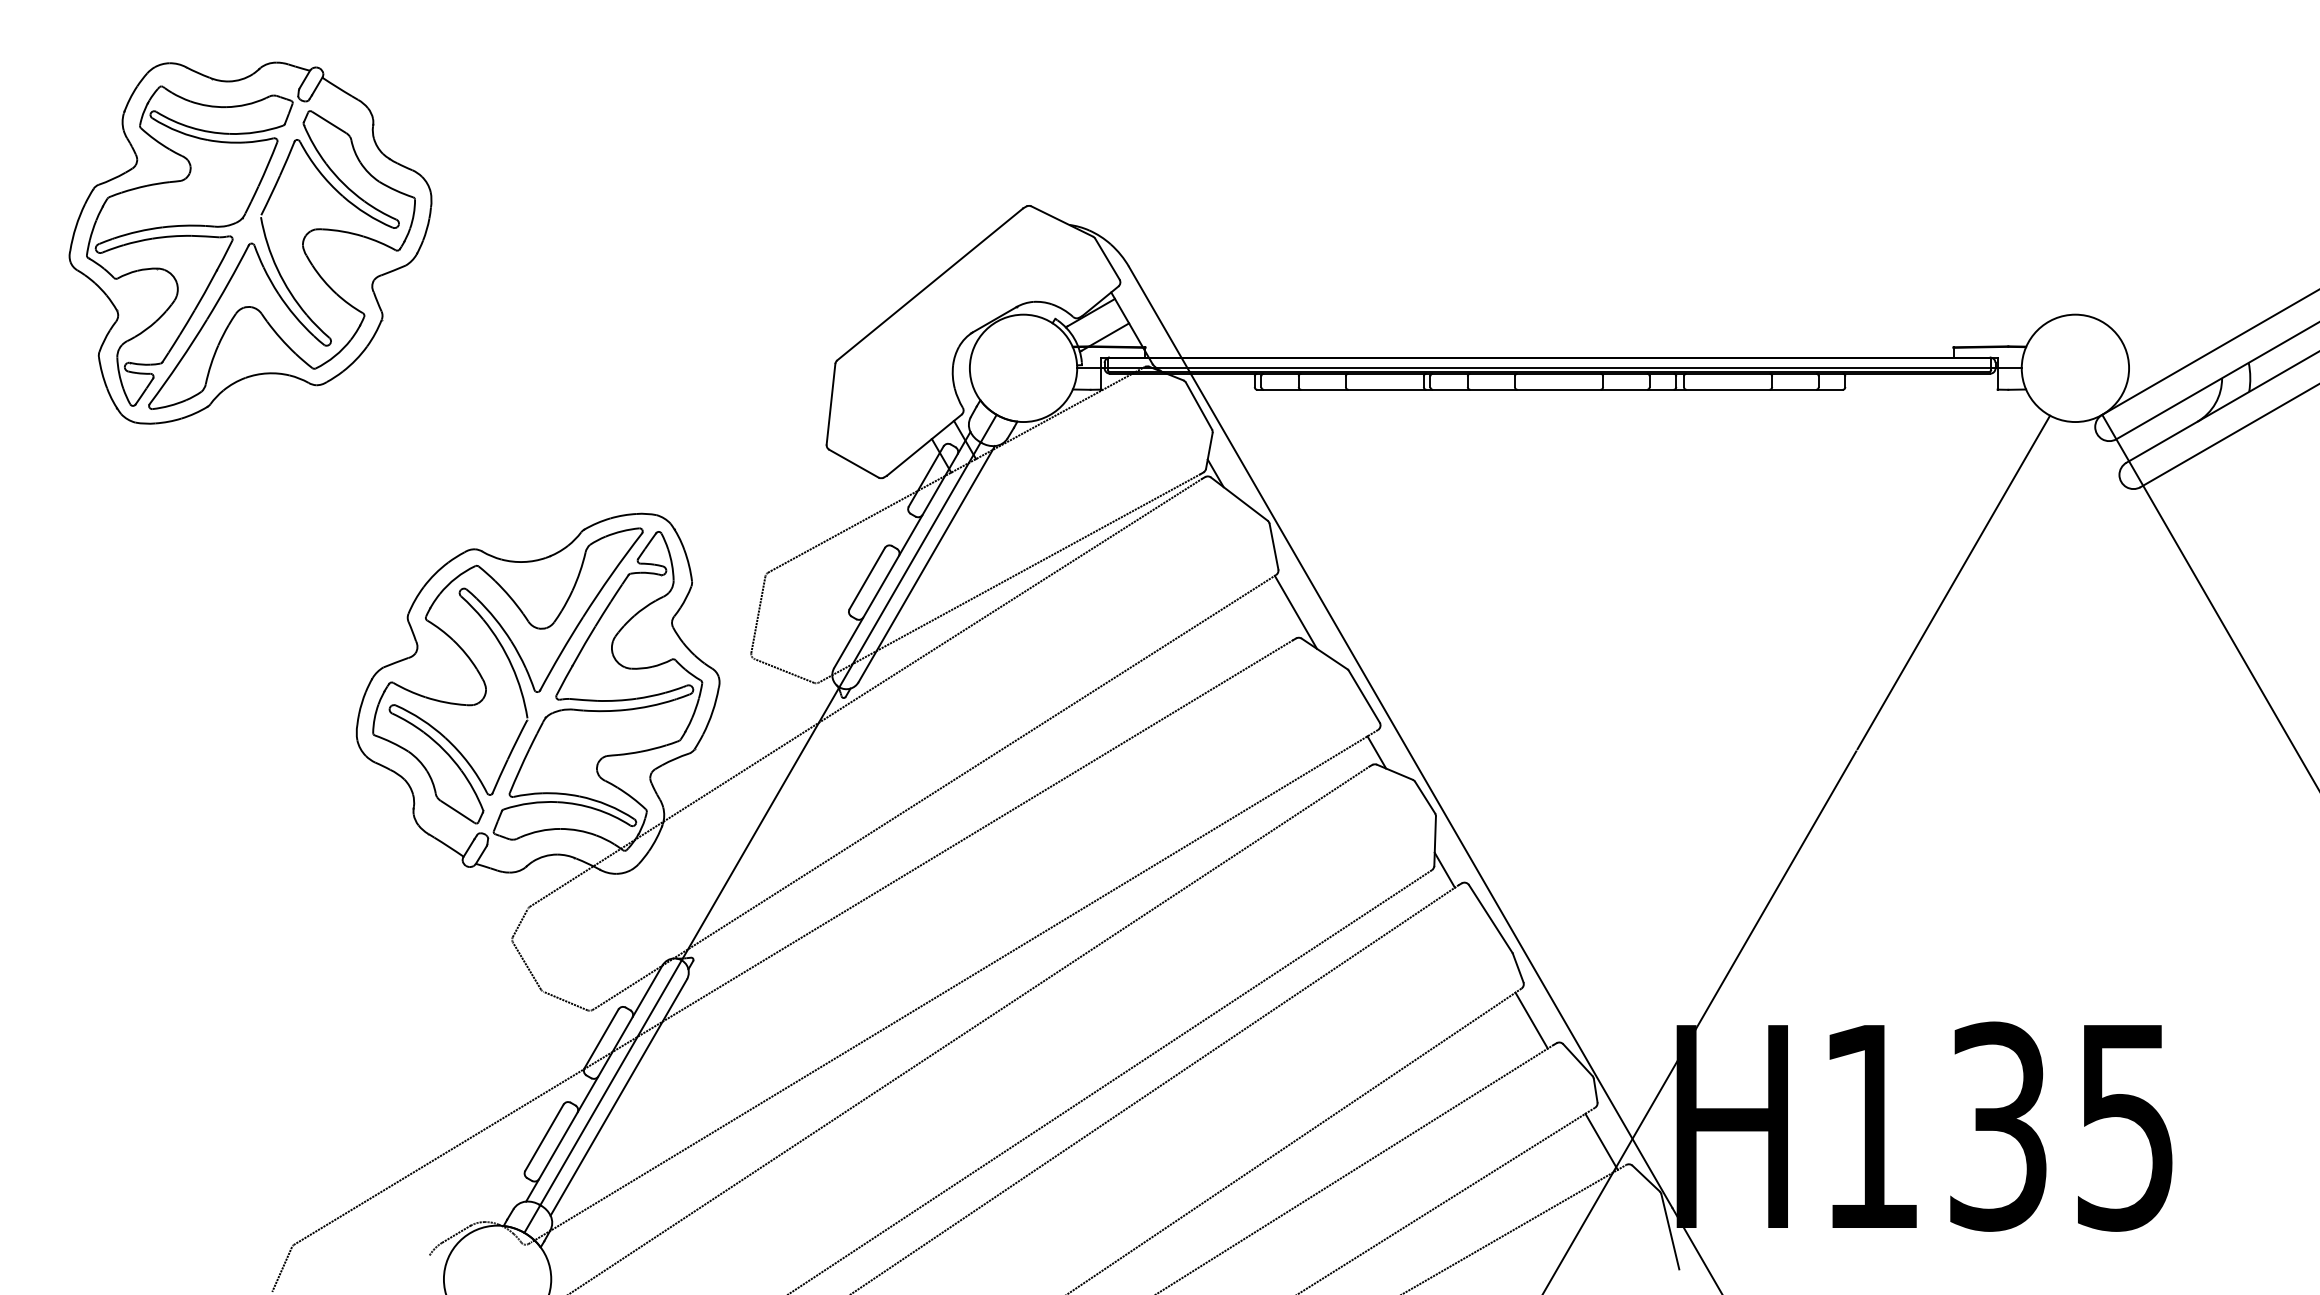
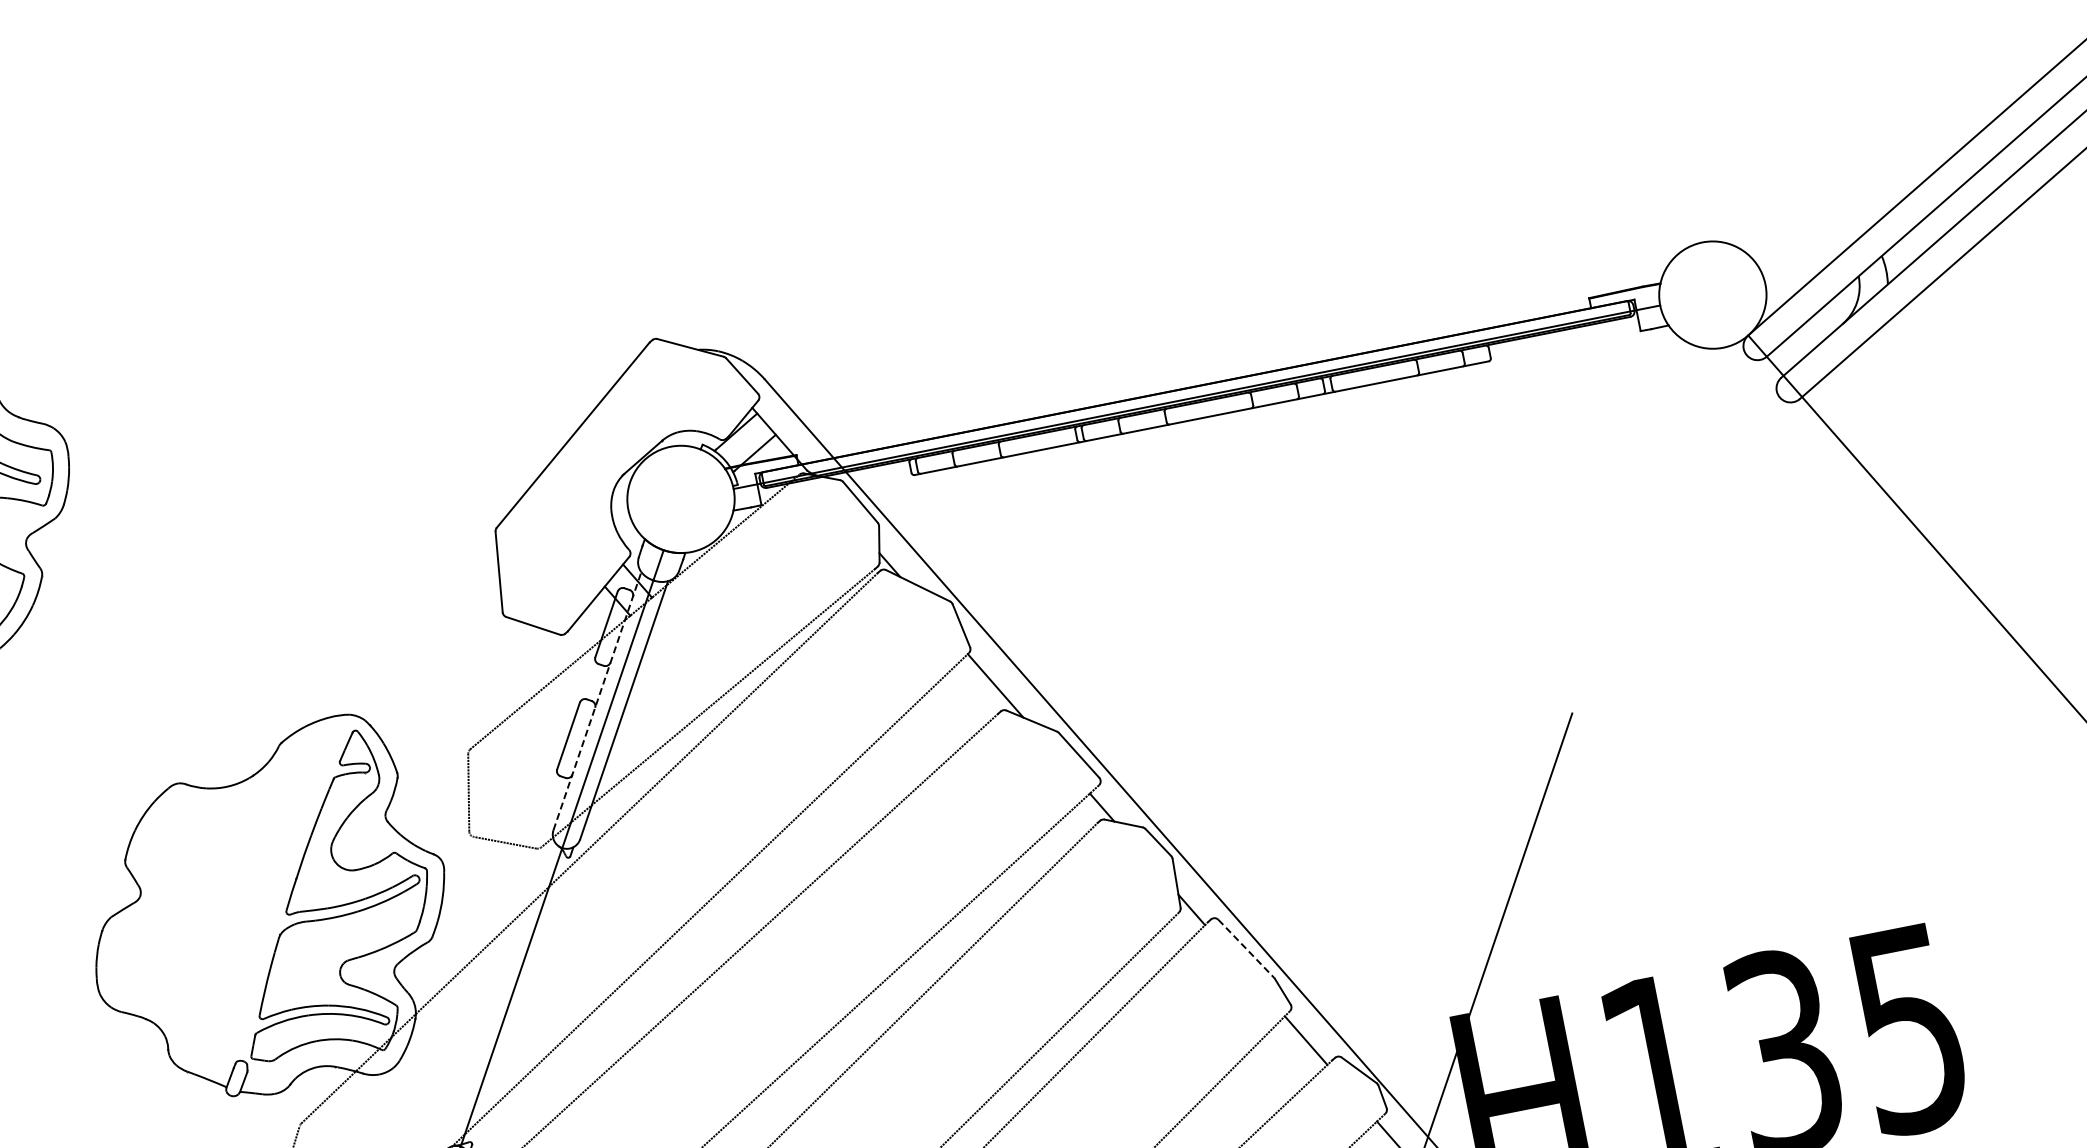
line: (902, 549) -> (597, 700), solid -> dashed
line: (1953, 582) -> (1634, 528), removed
part: (507, 675) -> (234, 900), removed
line: (1491, 919) -> (1247, 949), solid -> dashed

